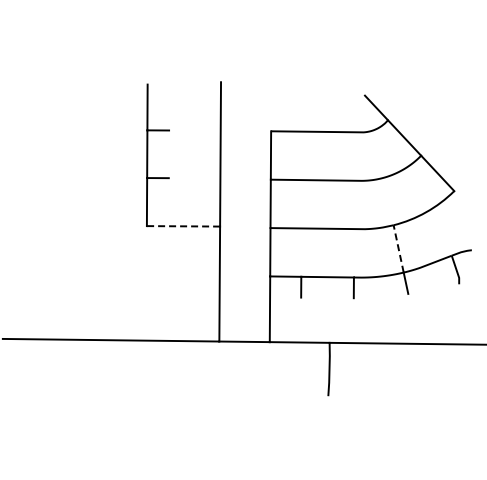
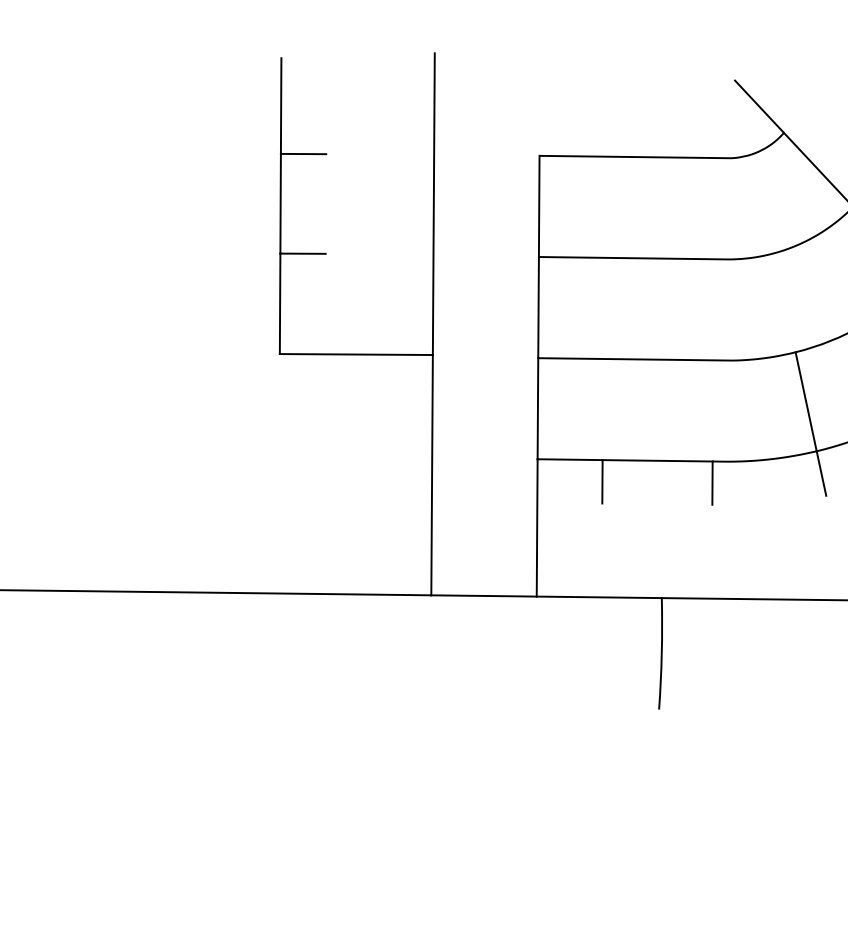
line: (183, 226) -> (356, 354), dashed -> solid
line: (398, 248) -> (805, 400), dashed -> solid

